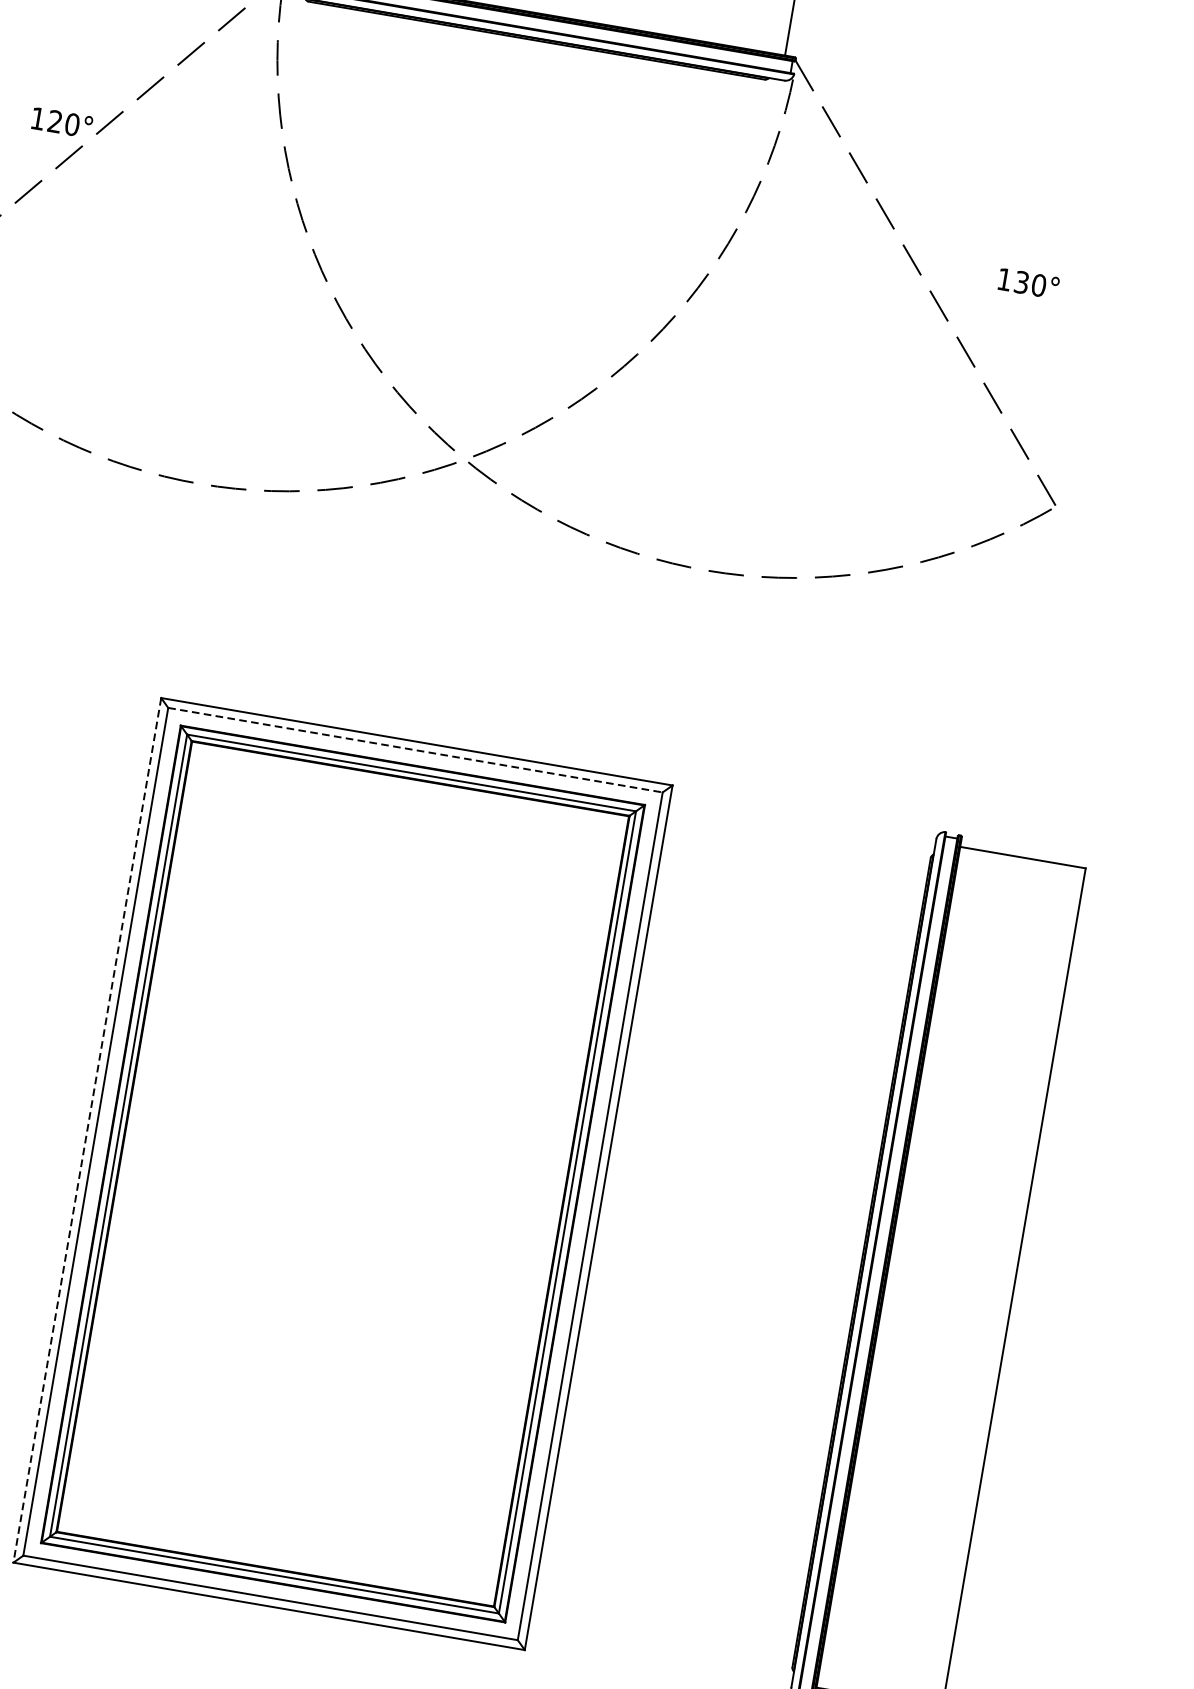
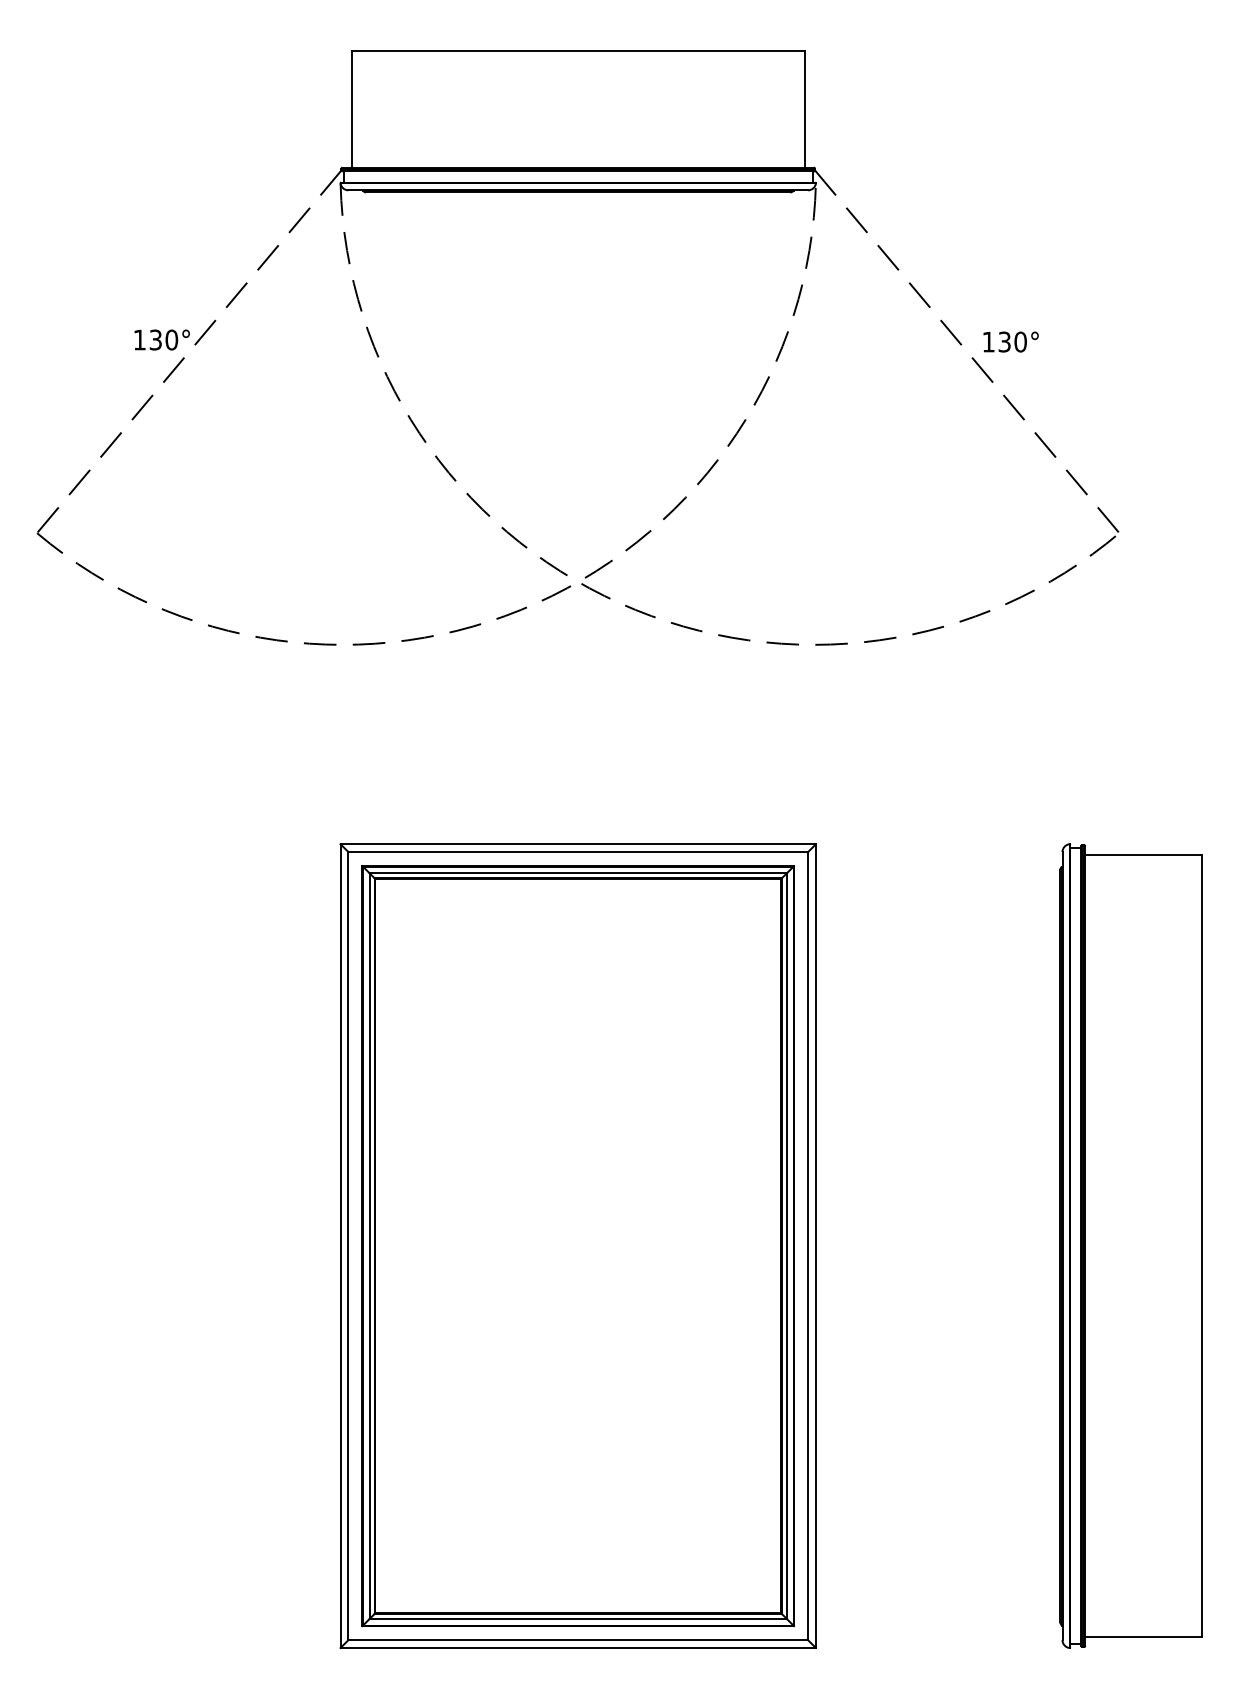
text: (54, 122) -> (155, 340), 120° -> 130°
text: (1028, 282) -> (1010, 341), moved
line: (415, 750) -> (578, 852), dashed -> solid
line: (87, 1130) -> (340, 1246), dashed -> solid

